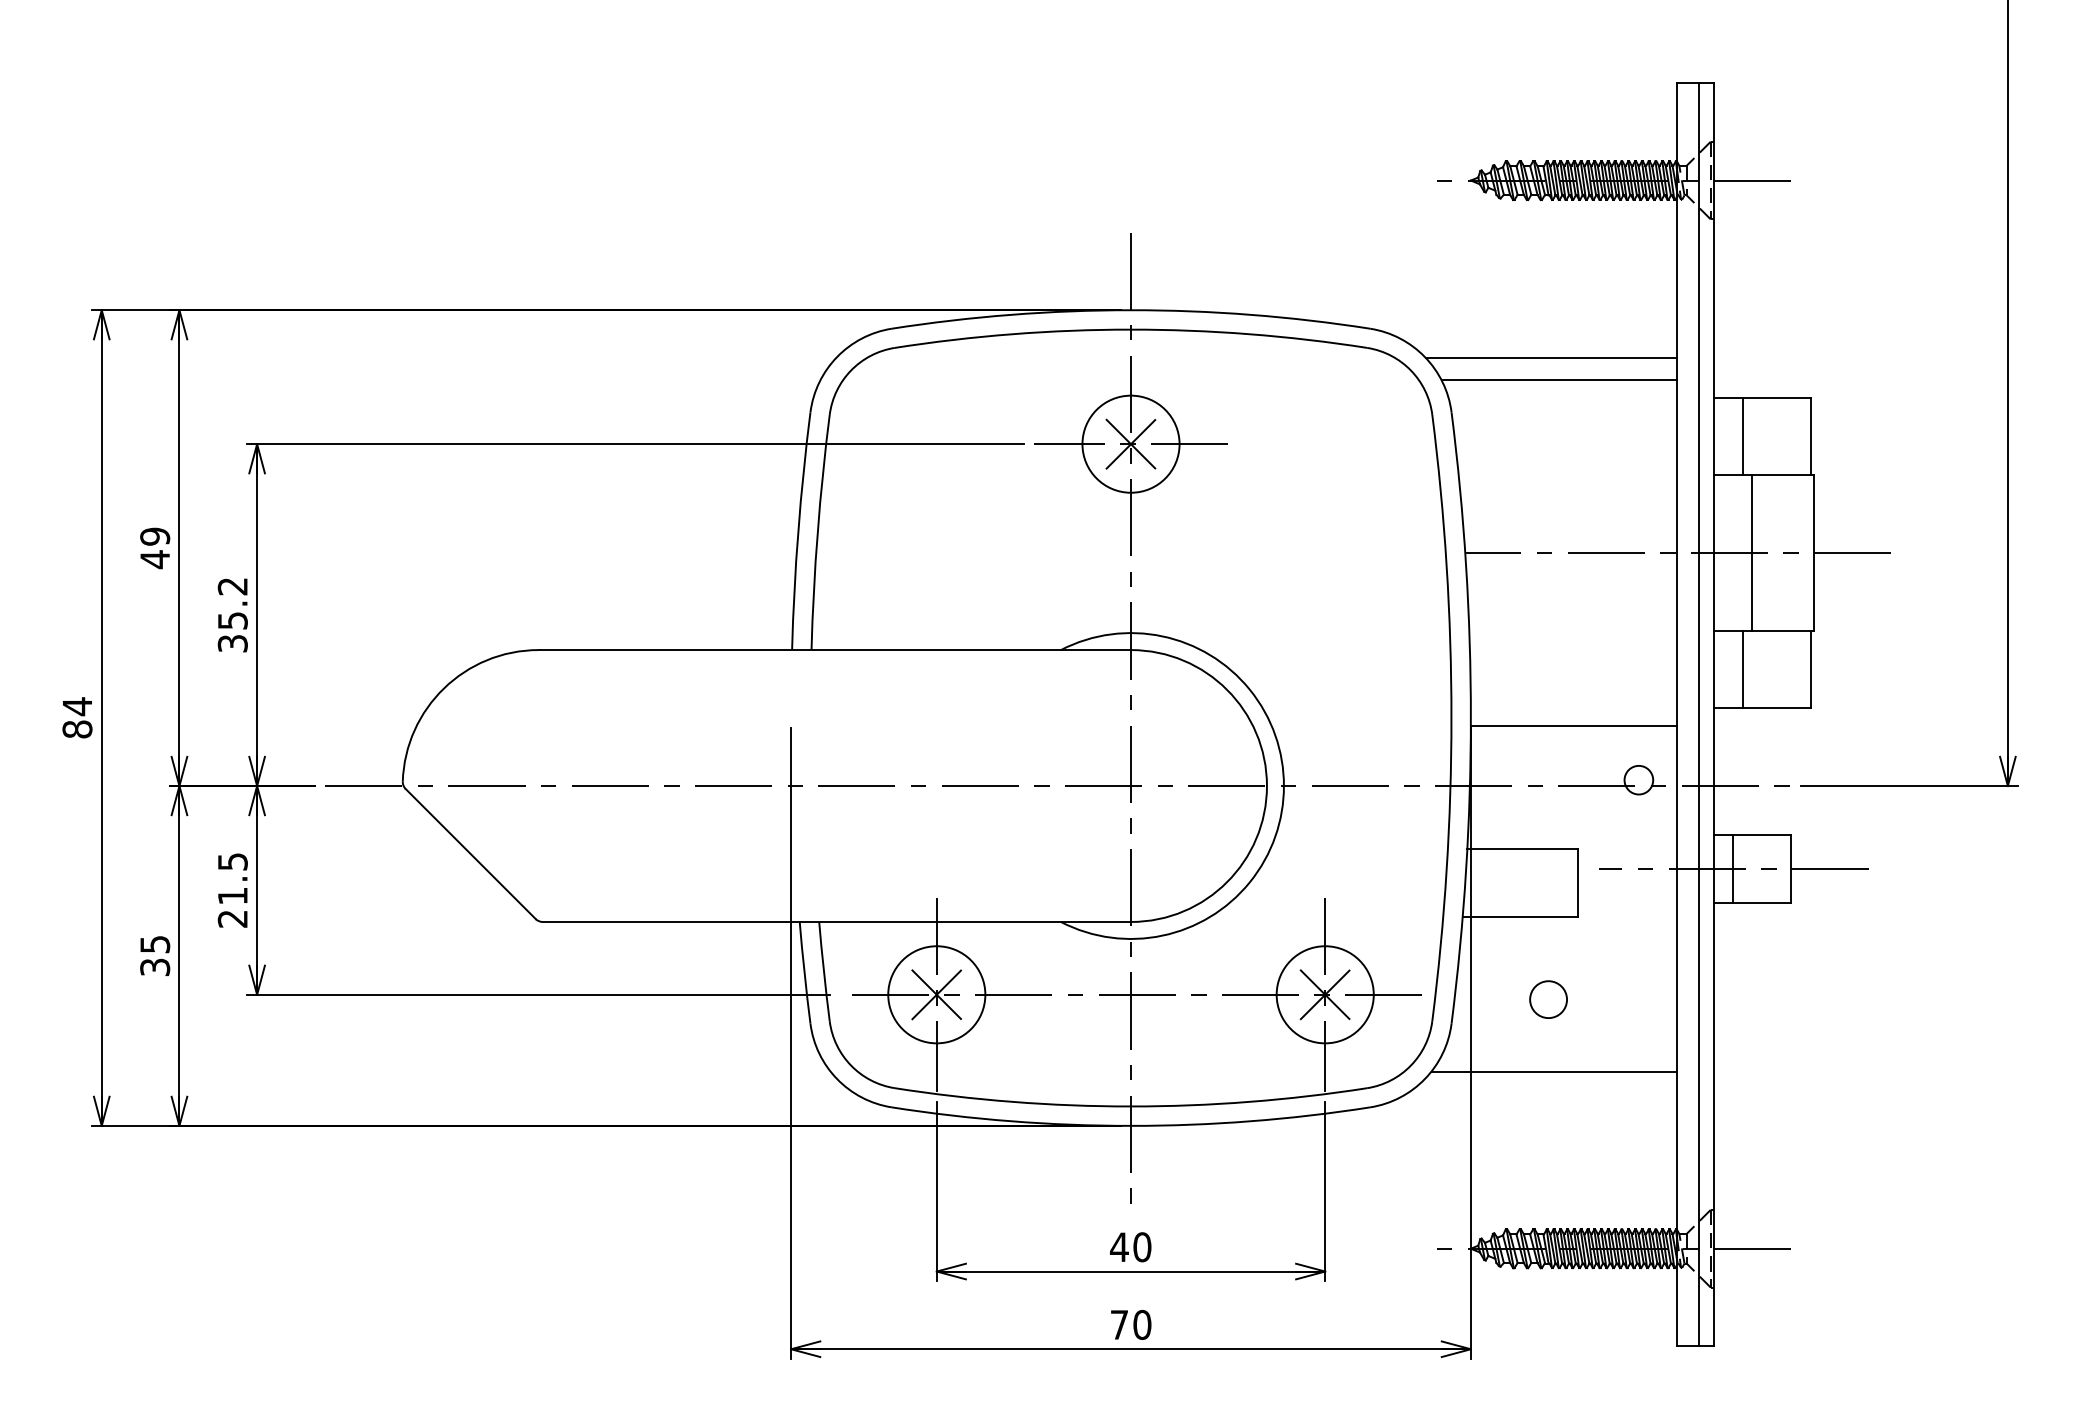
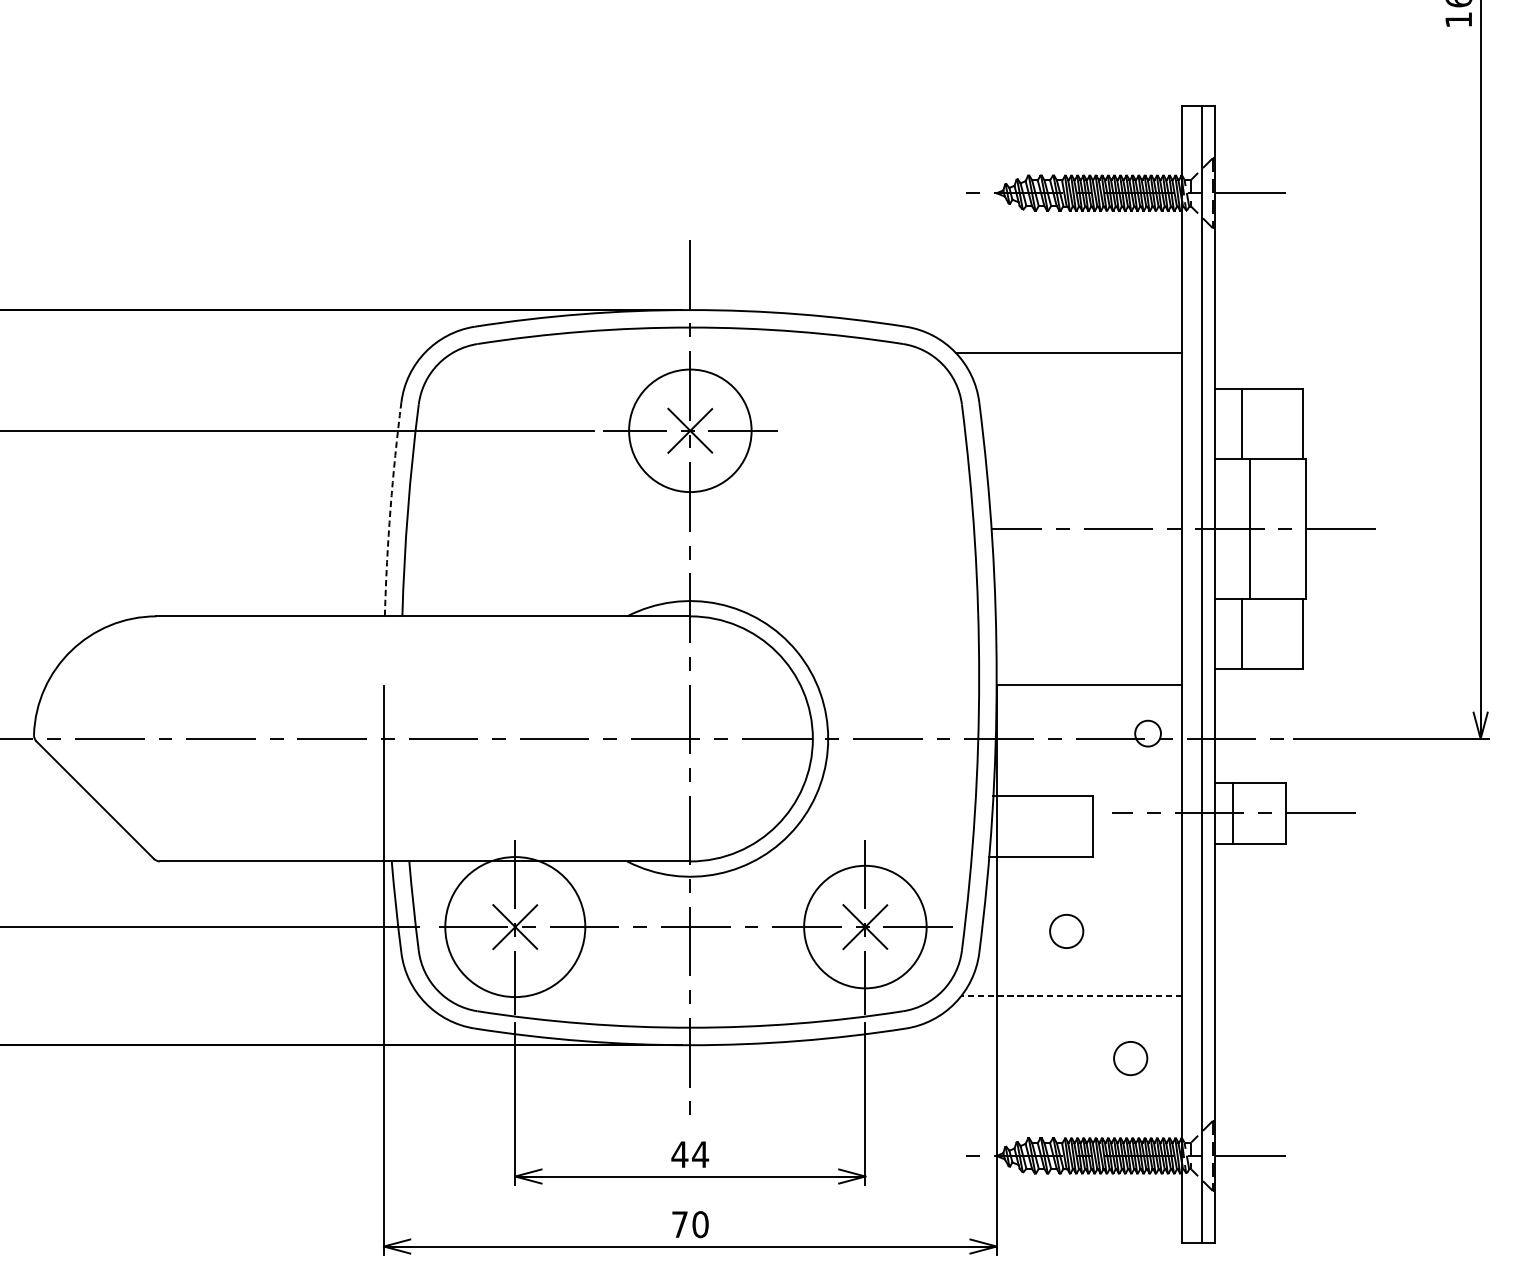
line: (1558, 380) -> (1075, 373), removed
circle: (1130, 443) -> (689, 430), size x1.4
arc: (798, 531) -> (390, 509), solid -> dashed
circle: (936, 994) -> (515, 926), size x1.6
circle: (1324, 994) -> (864, 926), size x1.4
line: (1554, 1071) -> (1072, 996), solid -> dashed
circle: (1619, 1140) -> (1130, 1058), added
text: (1141, 1247) -> (699, 1154), 40 -> 44

